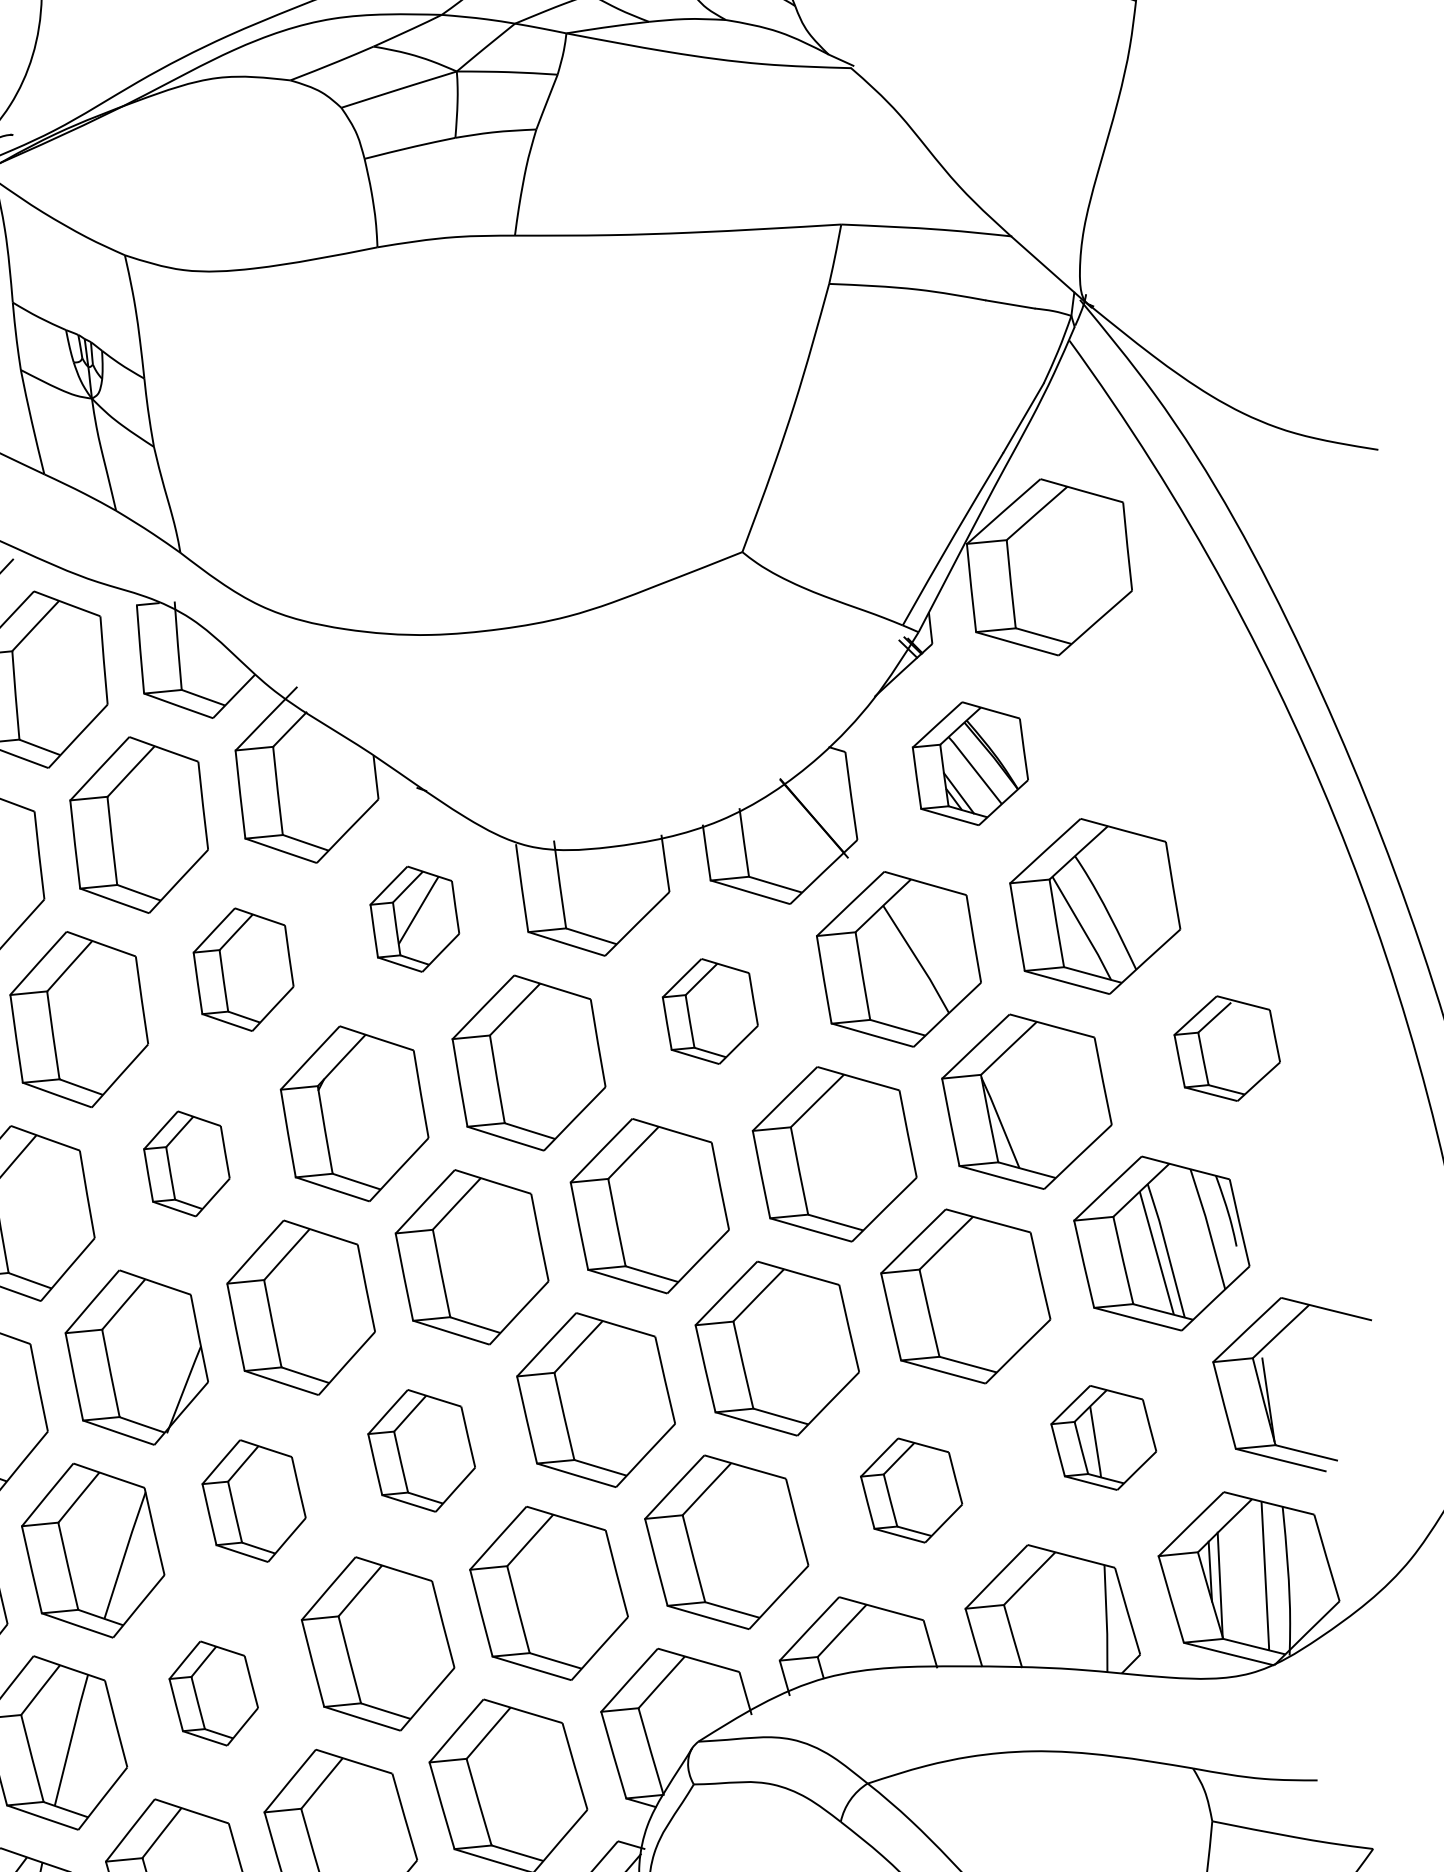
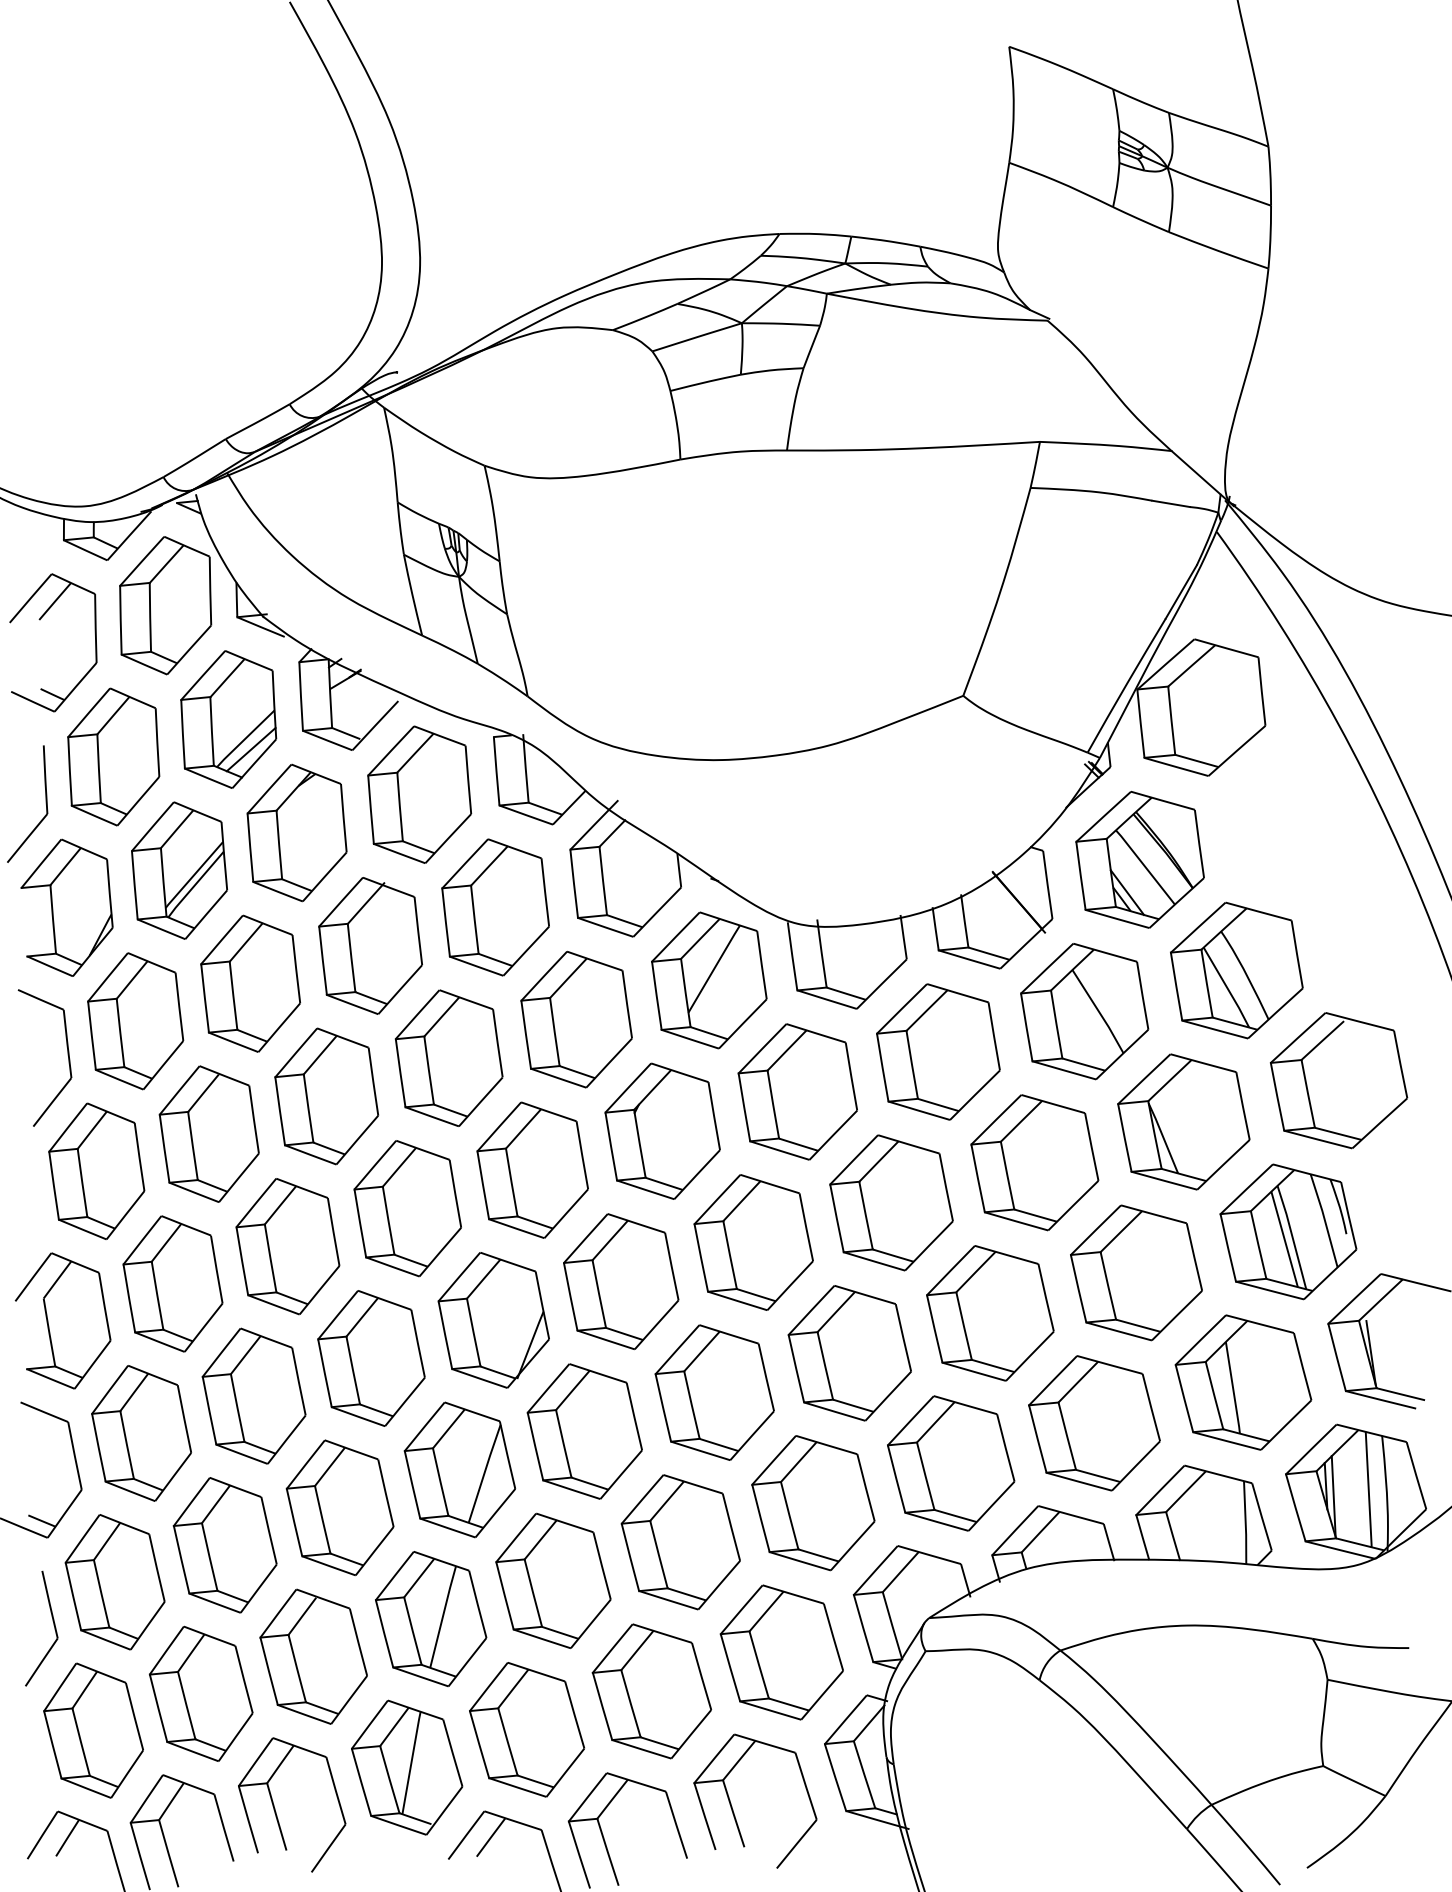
part: (969, 763) -> (1139, 859), size x1.43
part: (415, 919) -> (709, 980), size x1.67
part: (243, 969) -> (576, 1019), size x1.43
part: (710, 1010) -> (938, 1051), size x1.67
part: (1227, 1048) -> (1339, 1080), size x1.67
part: (186, 1163) -> (532, 1169), size x1.67
part: (1103, 1437) -> (1243, 1382), size x1.67
part: (421, 1450) -> (714, 1392), size x1.43
part: (911, 1490) -> (1094, 1423), size x1.67
part: (253, 1501) -> (584, 1431), size x1.43
part: (213, 1693) -> (553, 1580), size x1.67

